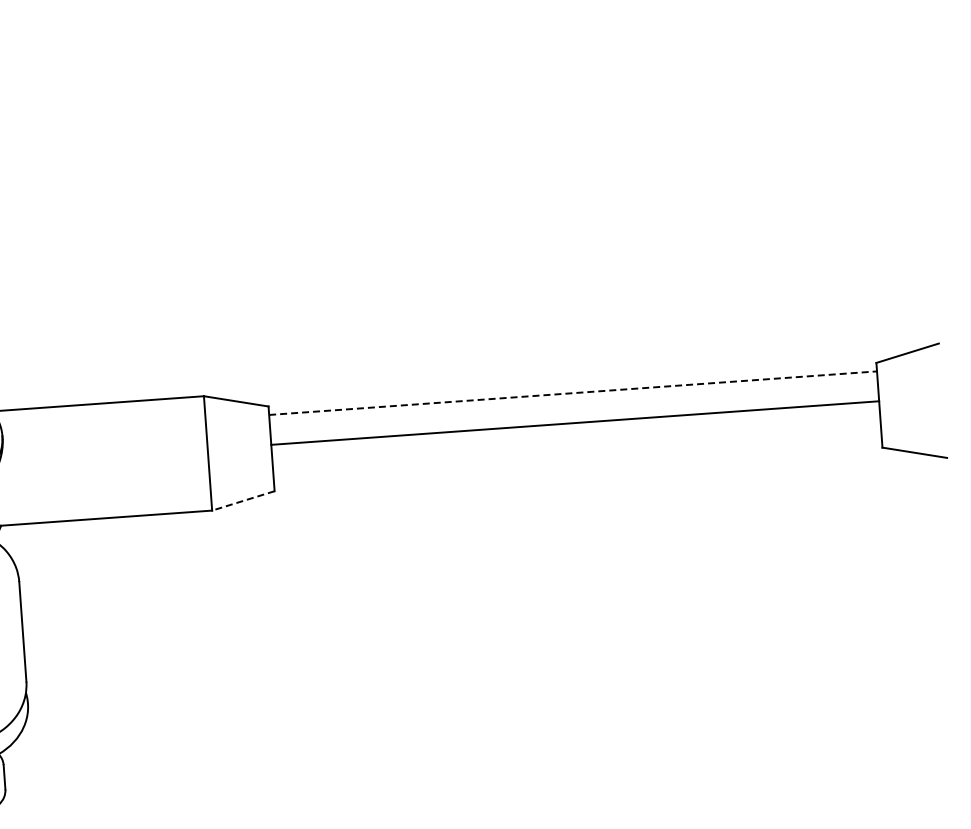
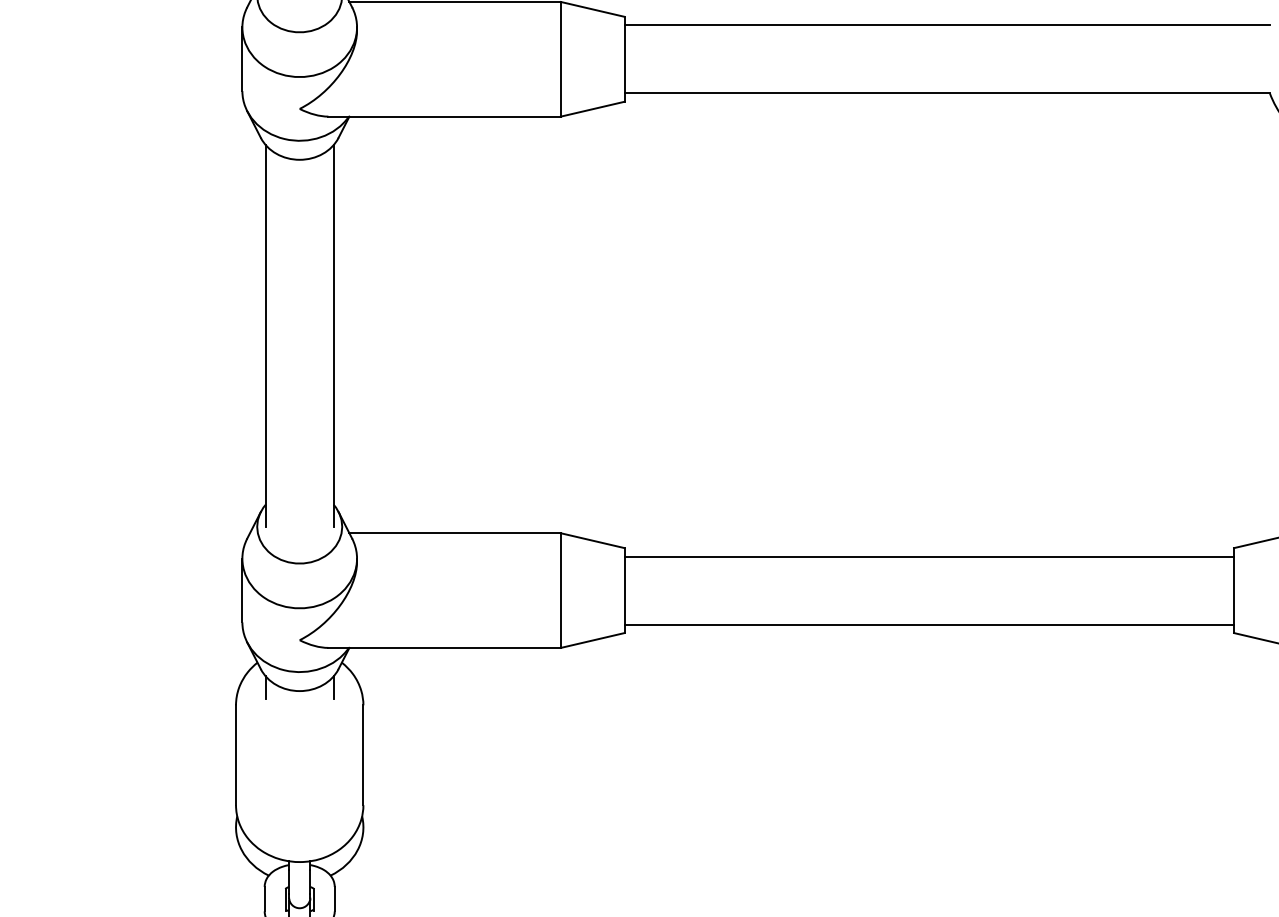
line: (573, 393) -> (929, 556), dashed -> solid
line: (575, 422) -> (929, 624), moved
line: (243, 500) -> (592, 640), dashed -> solid

